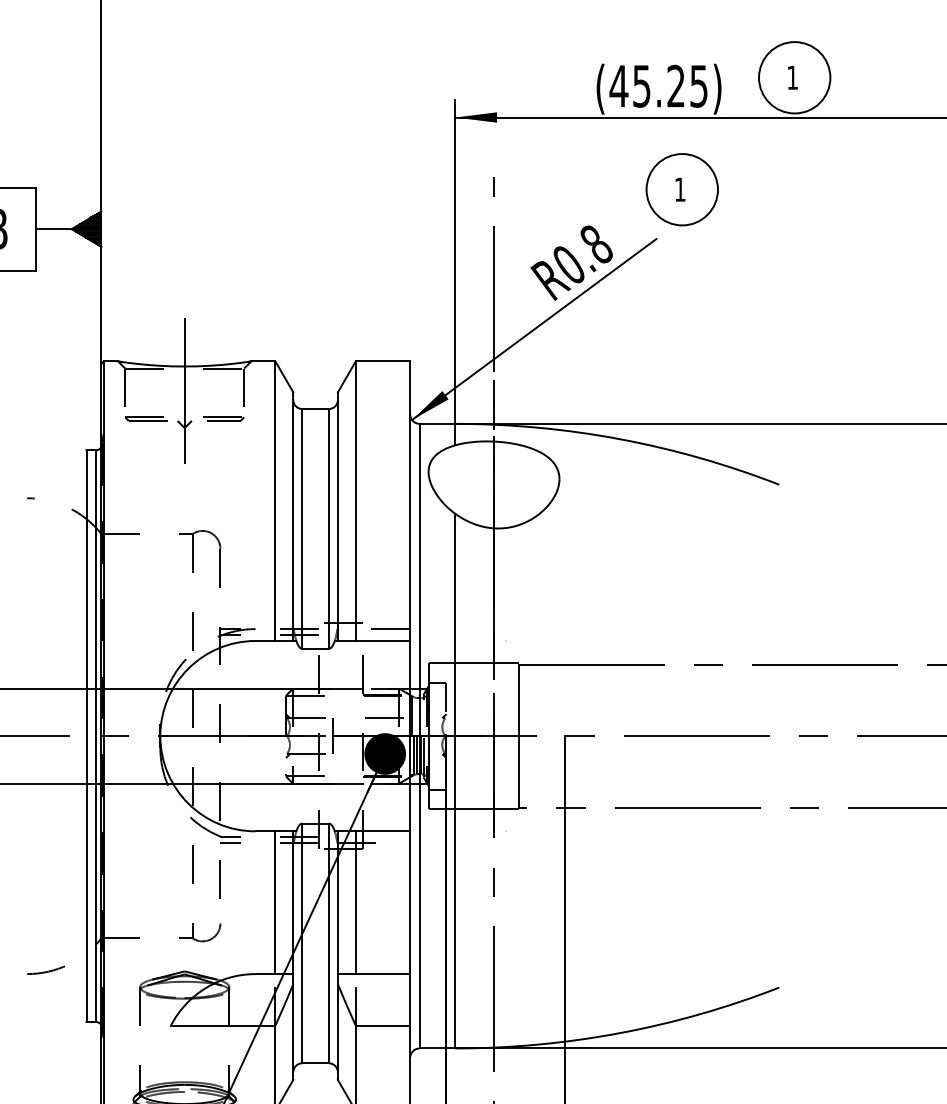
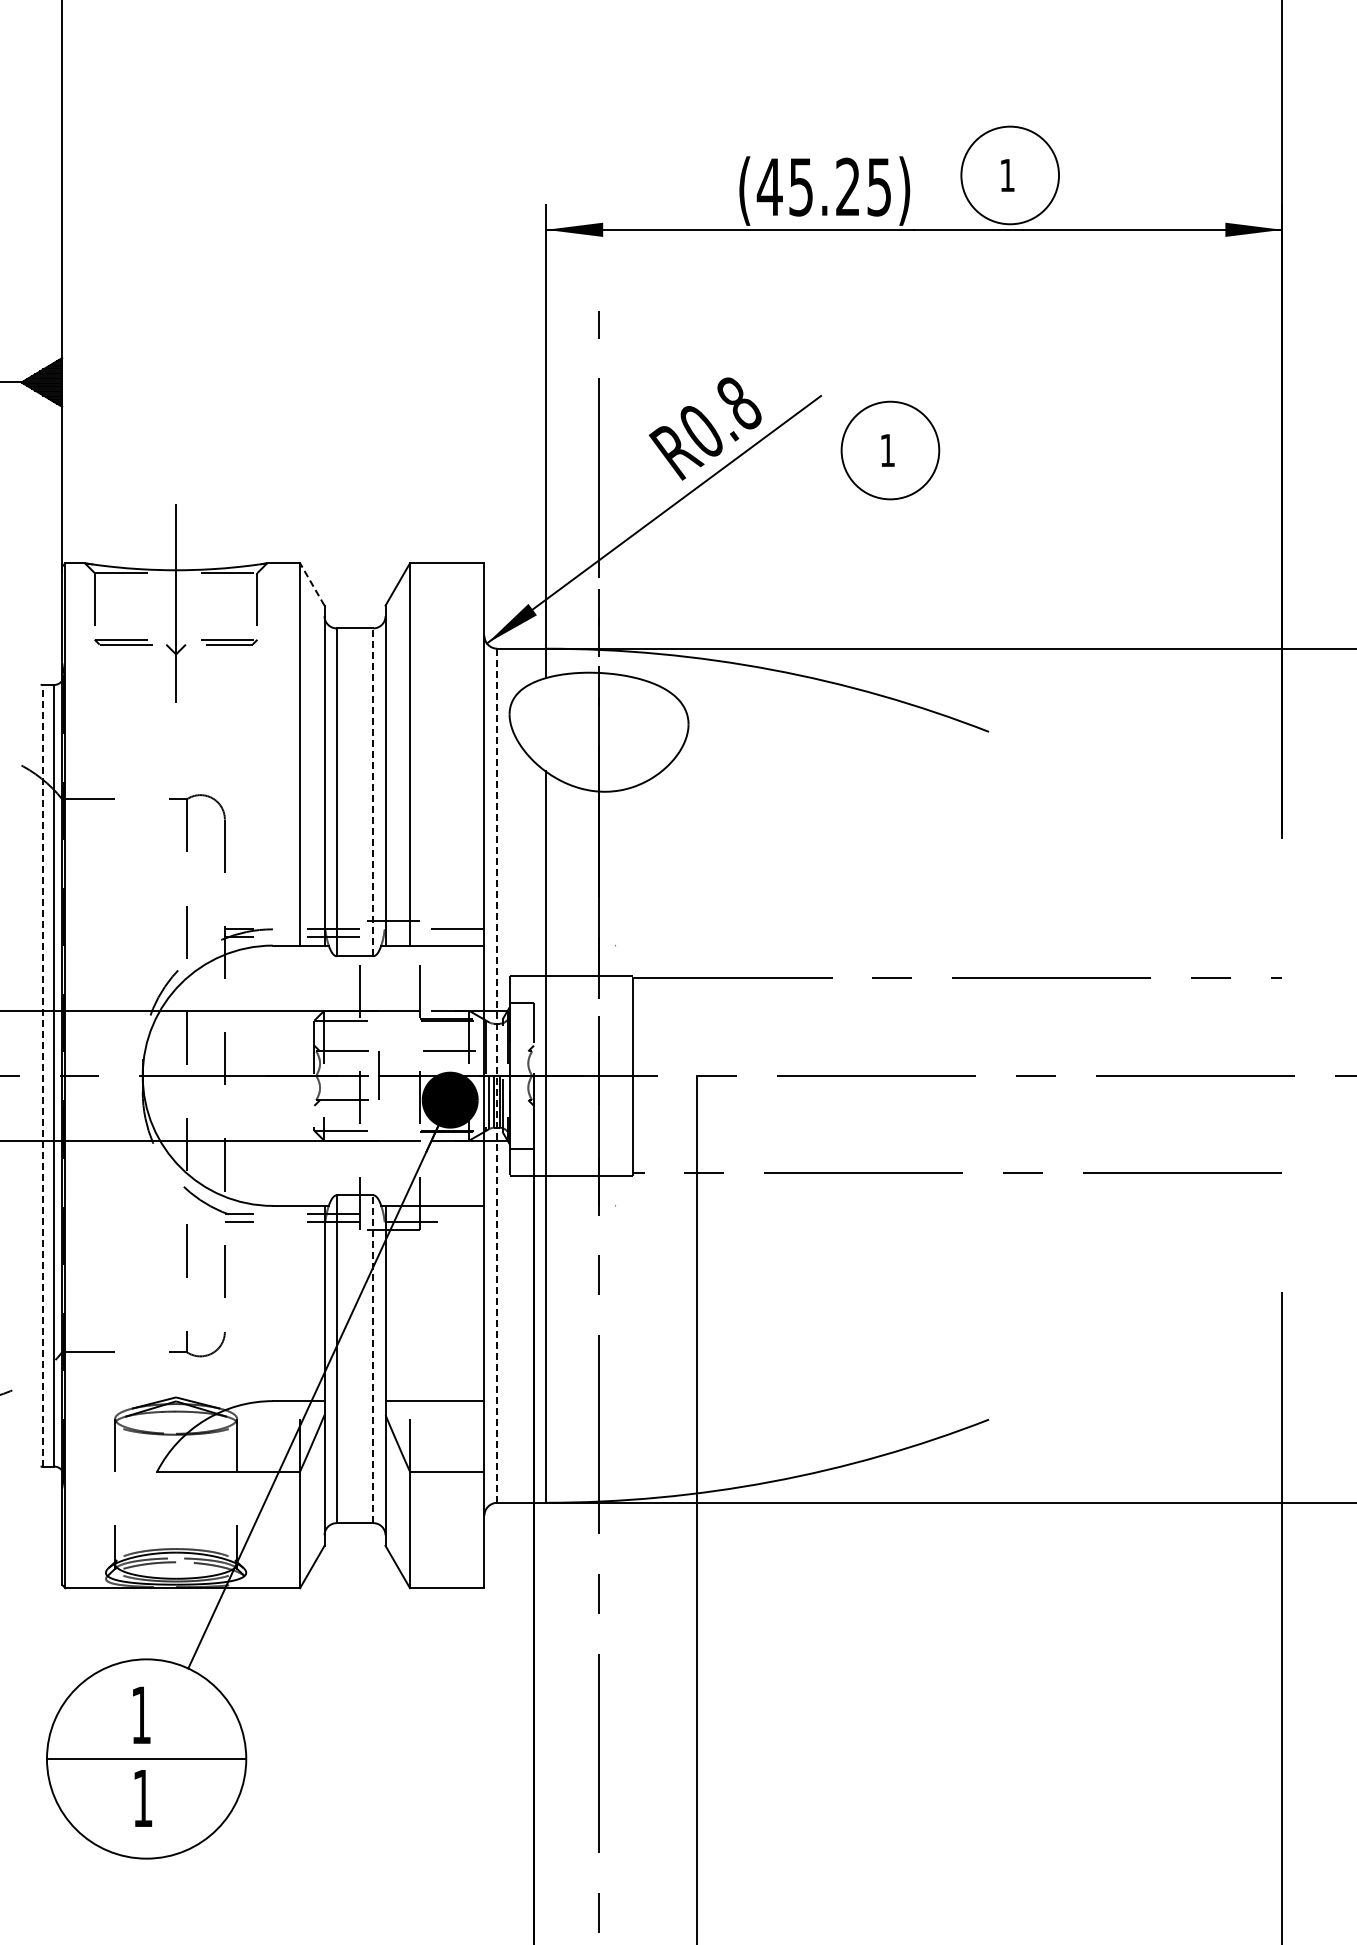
part: (682, 189) -> (890, 450), moved
line: (284, 376) -> (312, 584), solid -> dashed
line: (329, 529) -> (373, 792), solid -> dashed
line: (87, 735) -> (43, 1075), solid -> dashed
line: (419, 736) -> (497, 1076), solid -> dashed
line: (275, 902) -> (300, 1303), removed
line: (356, 902) -> (410, 1303), removed
line: (329, 943) -> (373, 1359), solid -> dashed

